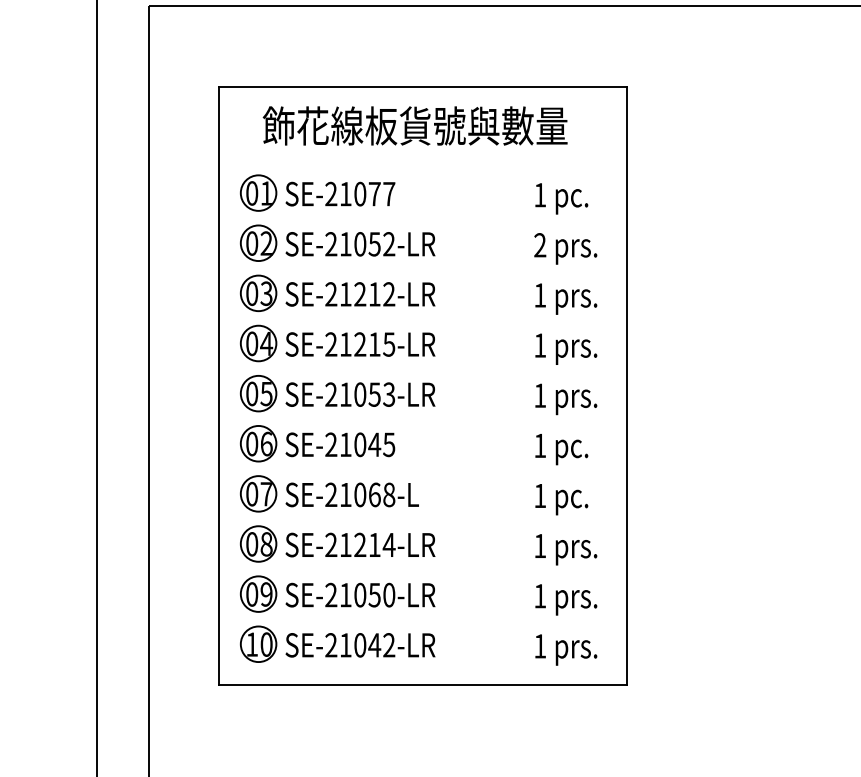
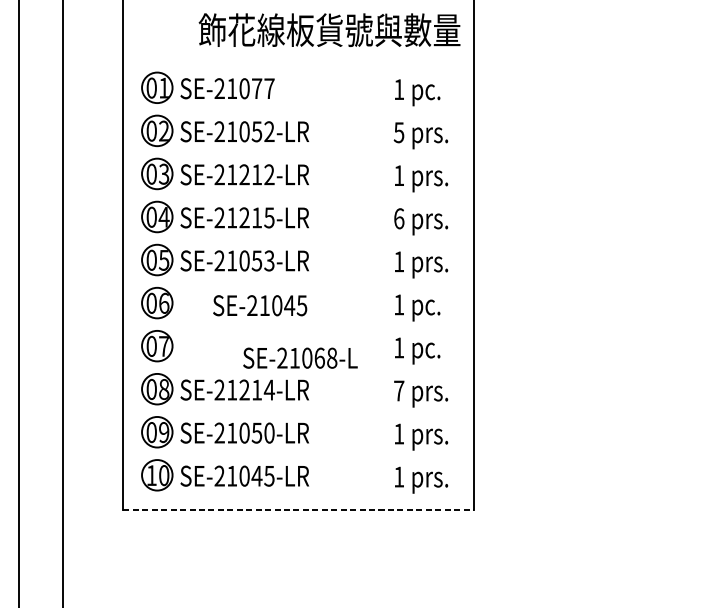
text: (414, 125) -> (328, 29), moved
text: (540, 245) -> (399, 132), 2 -> 5
text: (540, 345) -> (399, 218), 1 -> 6
text: (340, 444) -> (260, 305), moved
text: (351, 494) -> (299, 357), moved
text: (540, 545) -> (399, 390), 1 -> 7
text: (389, 645) -> (269, 476), SE-21042-LR -> SE-21045-LR
line: (423, 684) -> (298, 509), solid -> dashed

